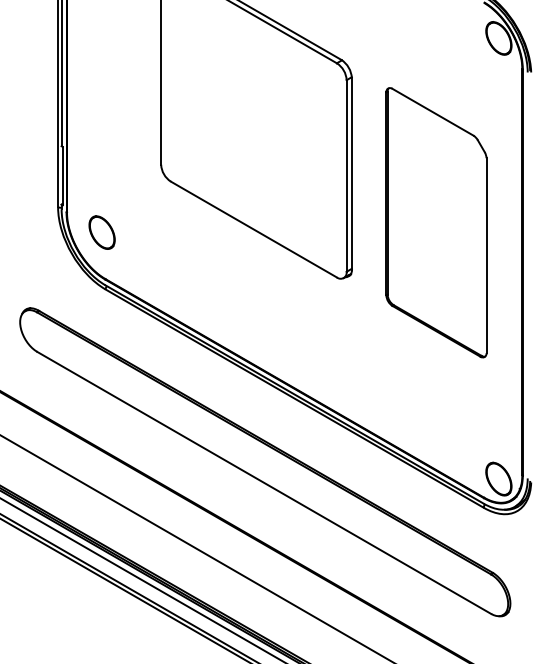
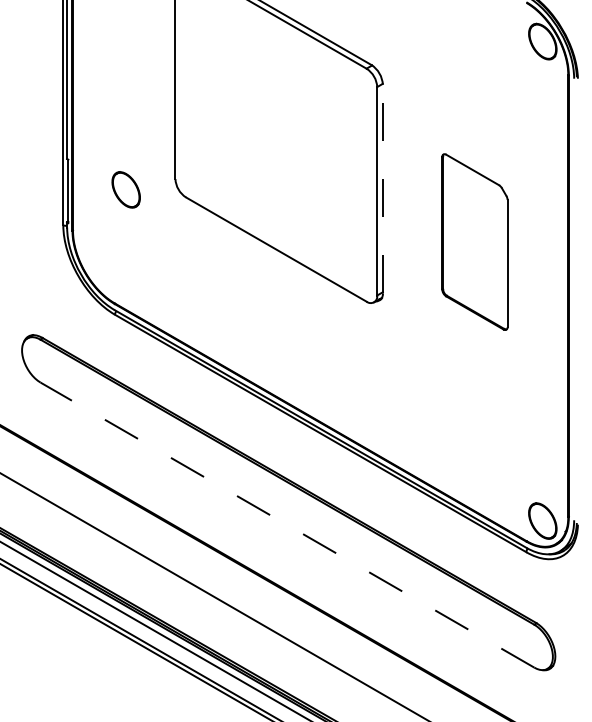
line: (351, 173) -> (382, 188), solid -> dashed
part: (436, 222) -> (474, 241), size x0.6
part: (101, 232) -> (125, 189), moved
line: (264, 482) -> (287, 524), solid -> dashed

